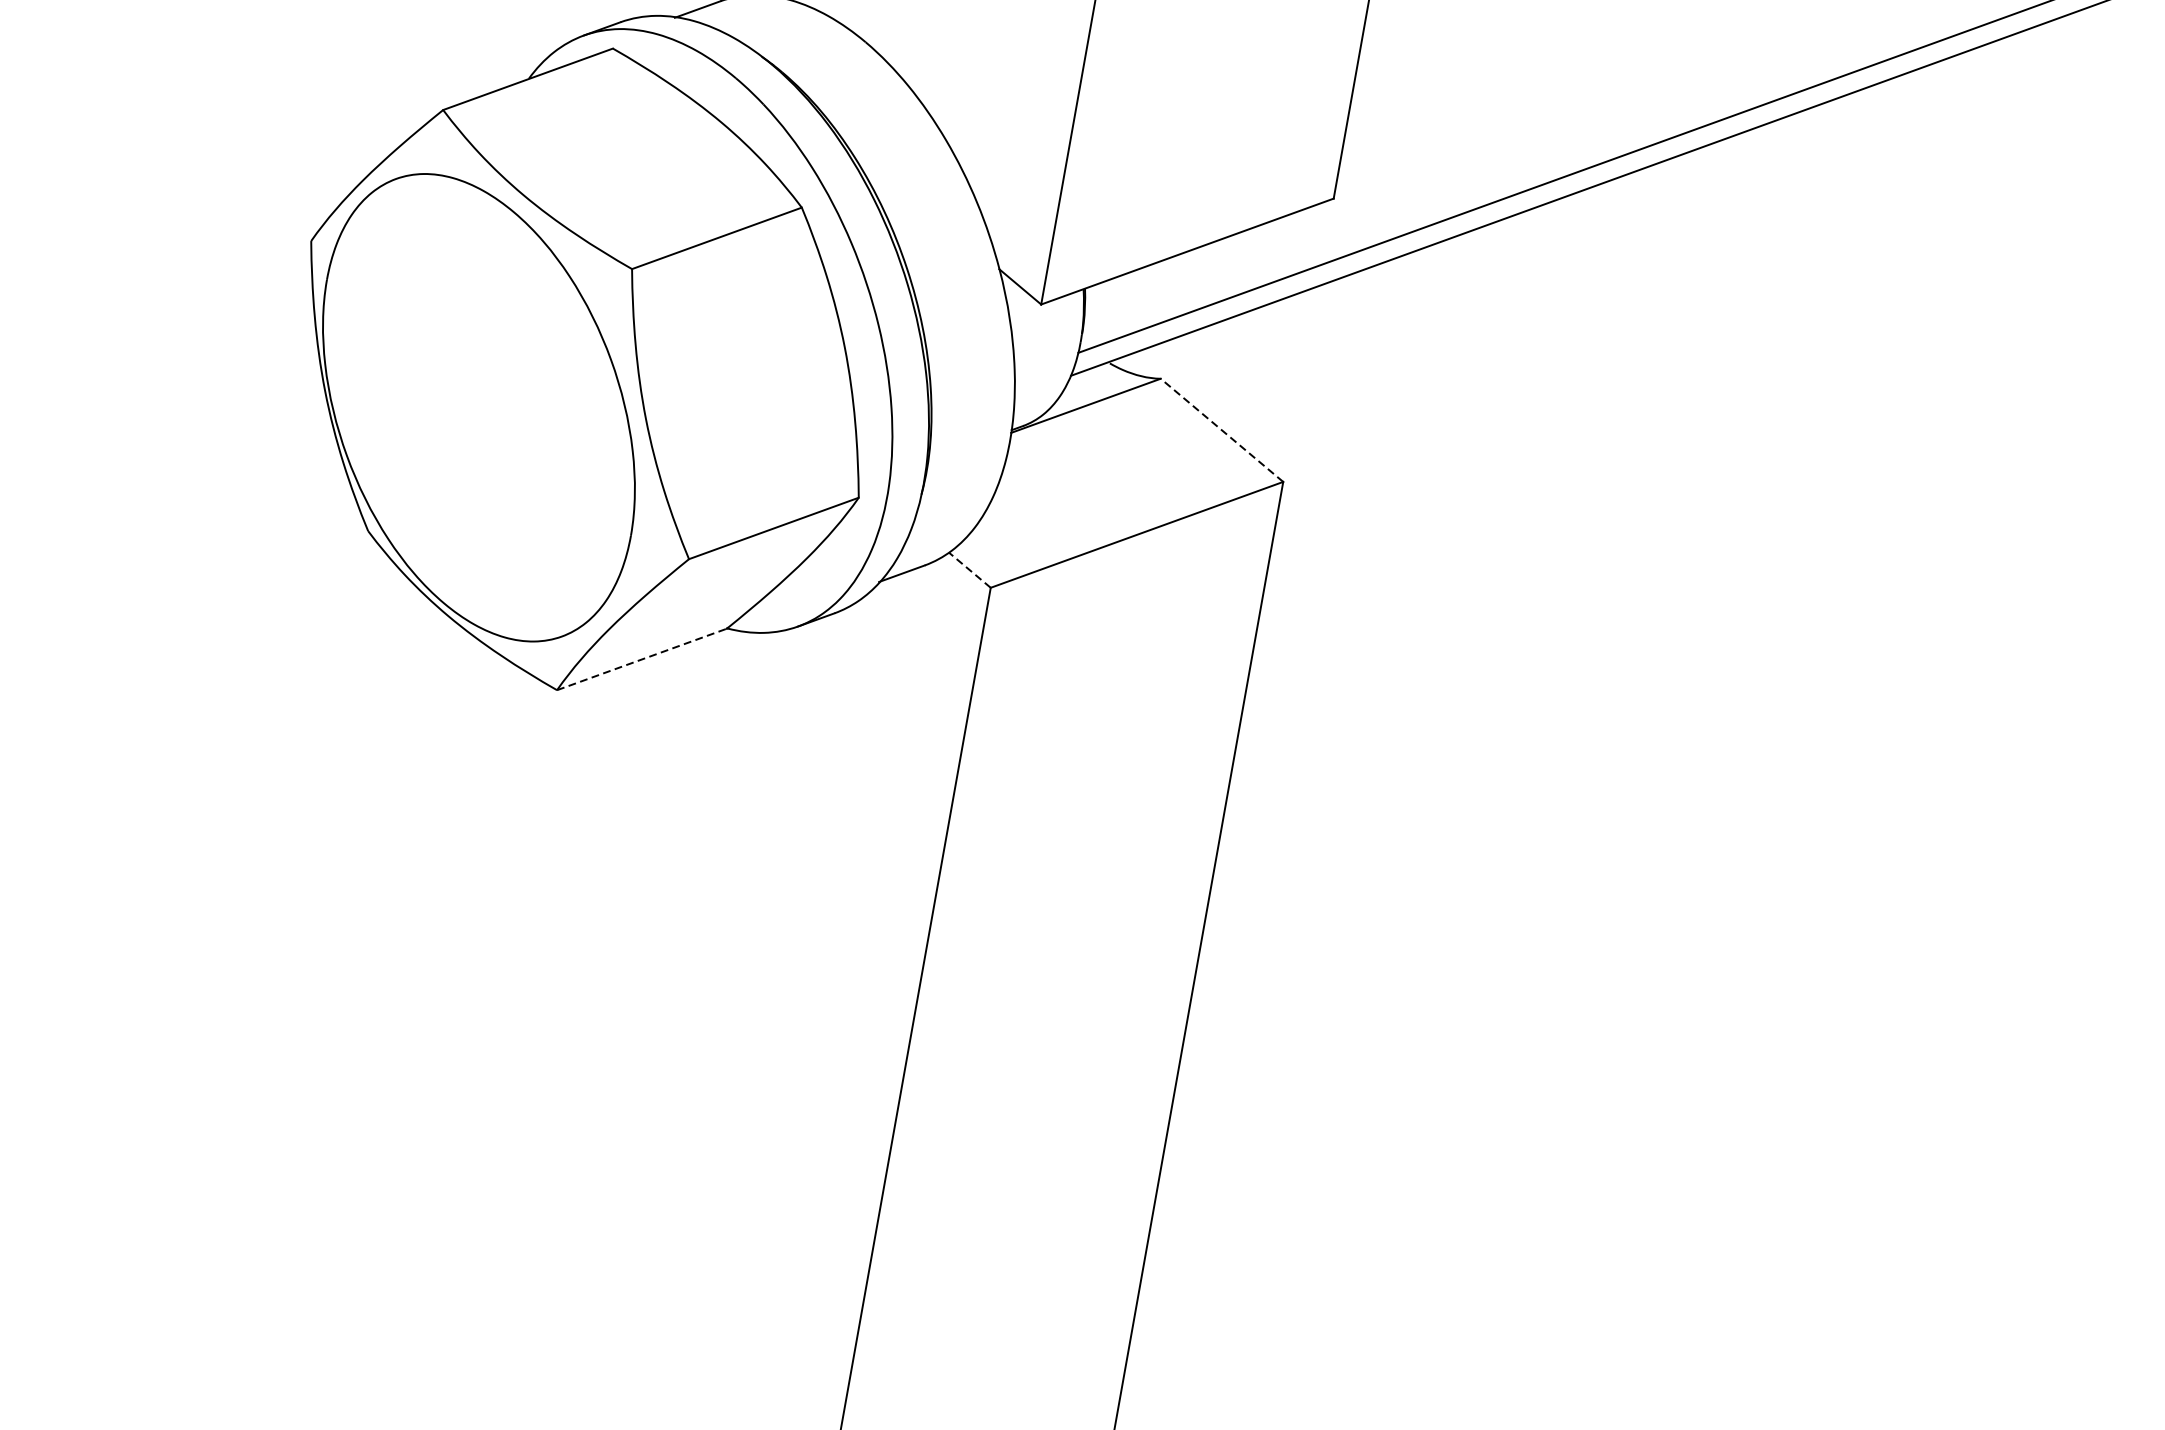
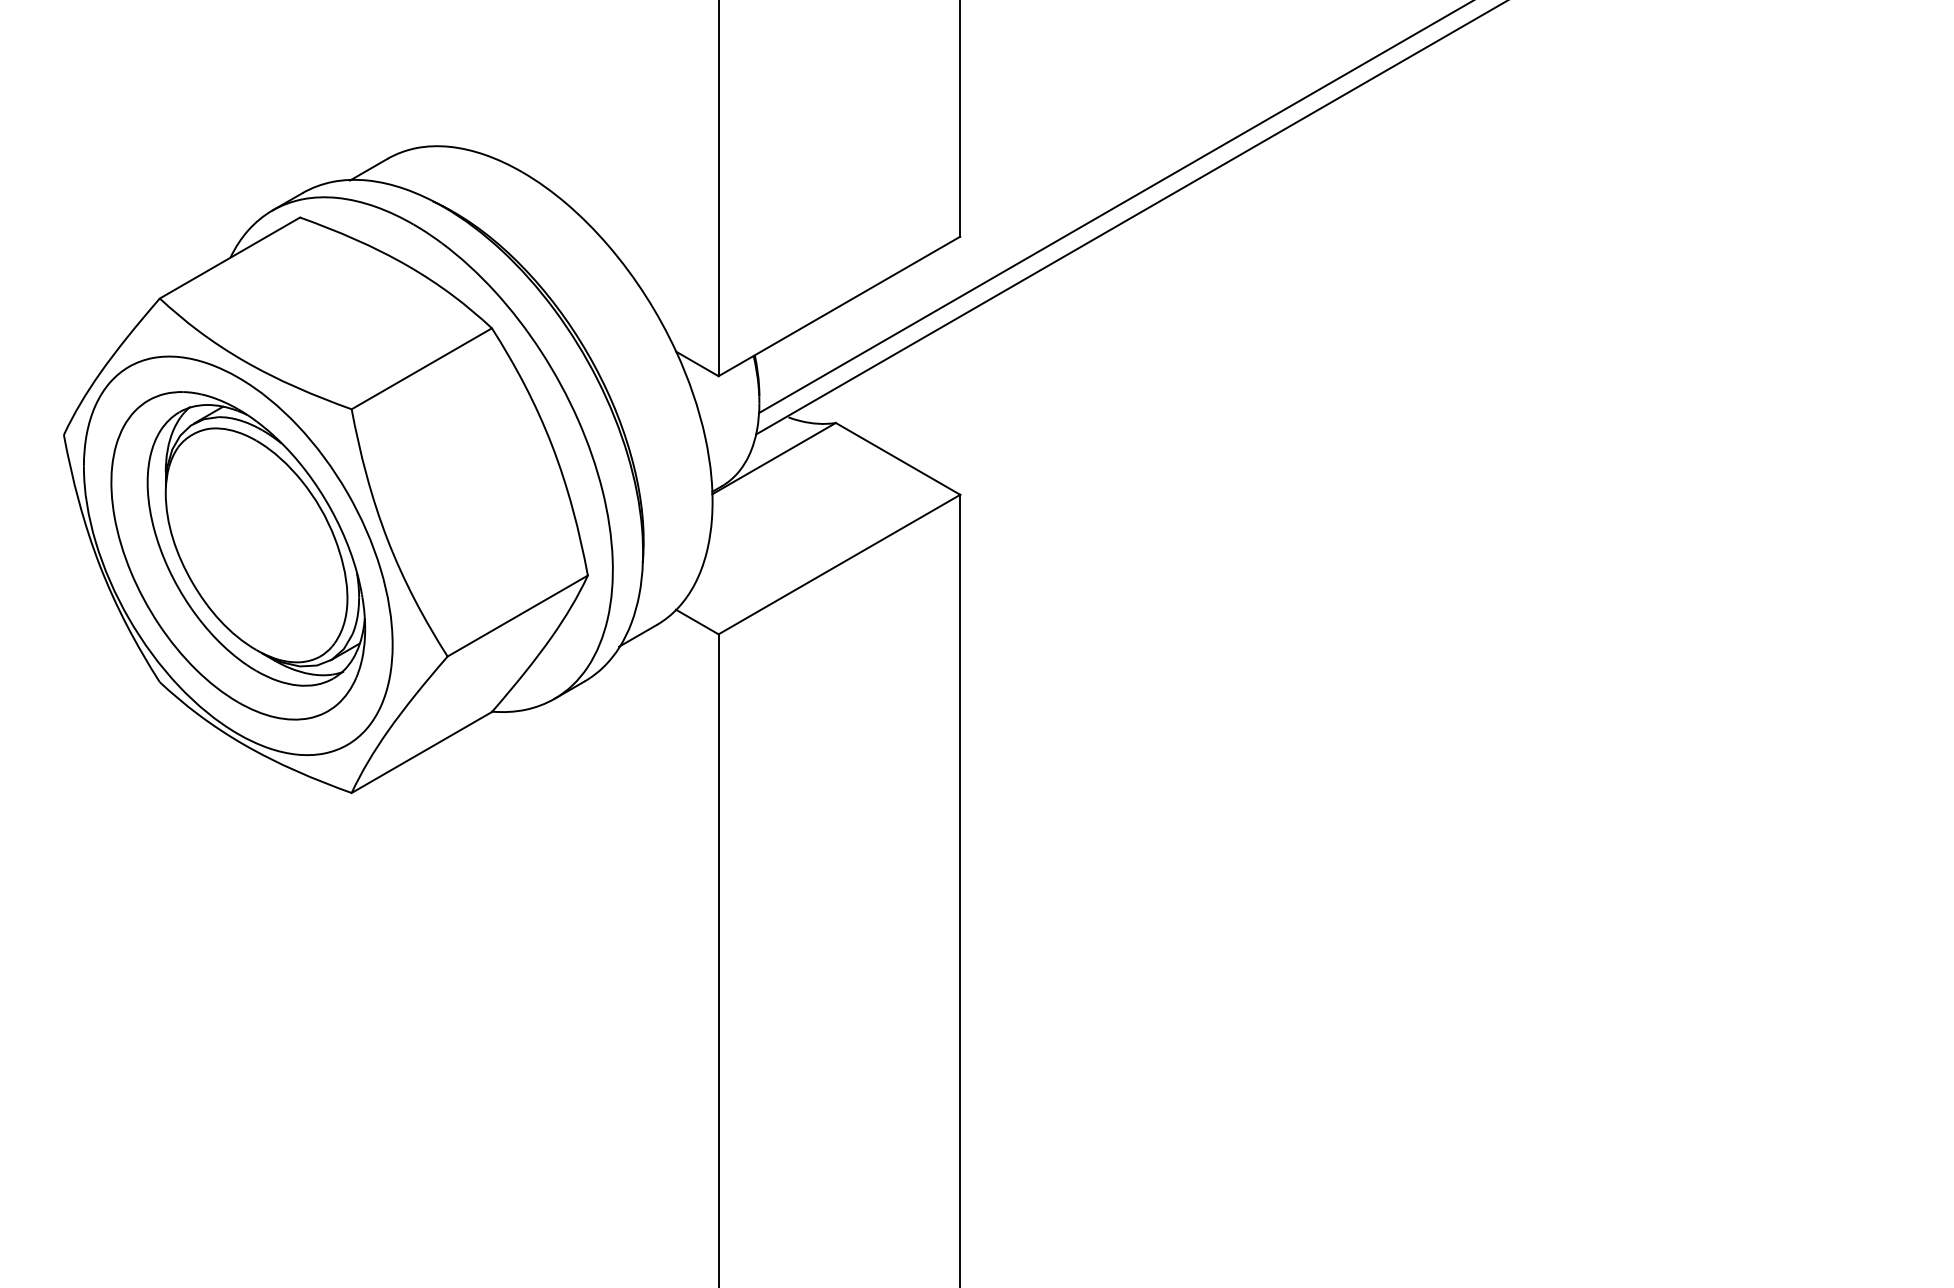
part: (479, 407) -> (238, 555), added
line: (1222, 429) -> (898, 458), dashed -> solid
line: (969, 570) -> (697, 622), dashed -> solid
line: (641, 659) -> (421, 752), dashed -> solid

